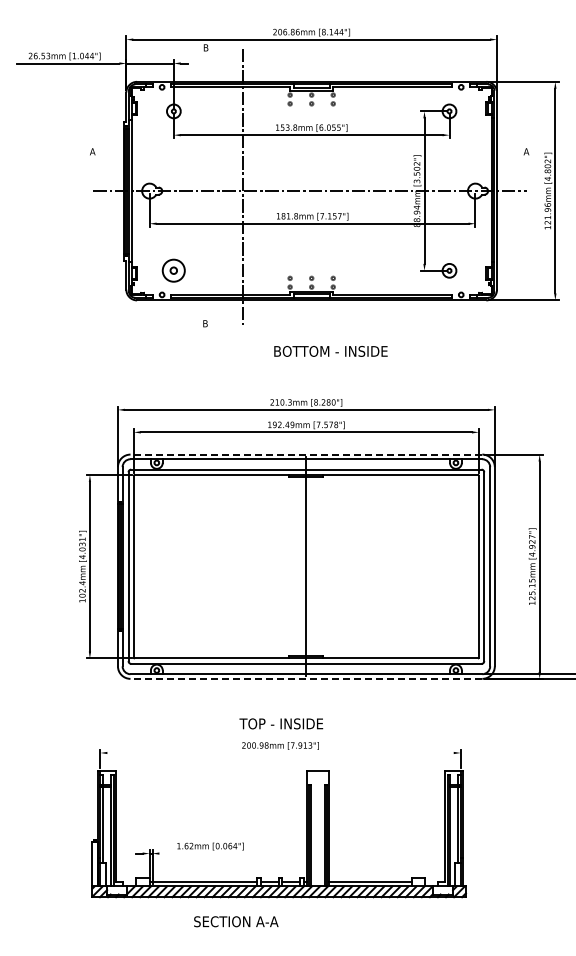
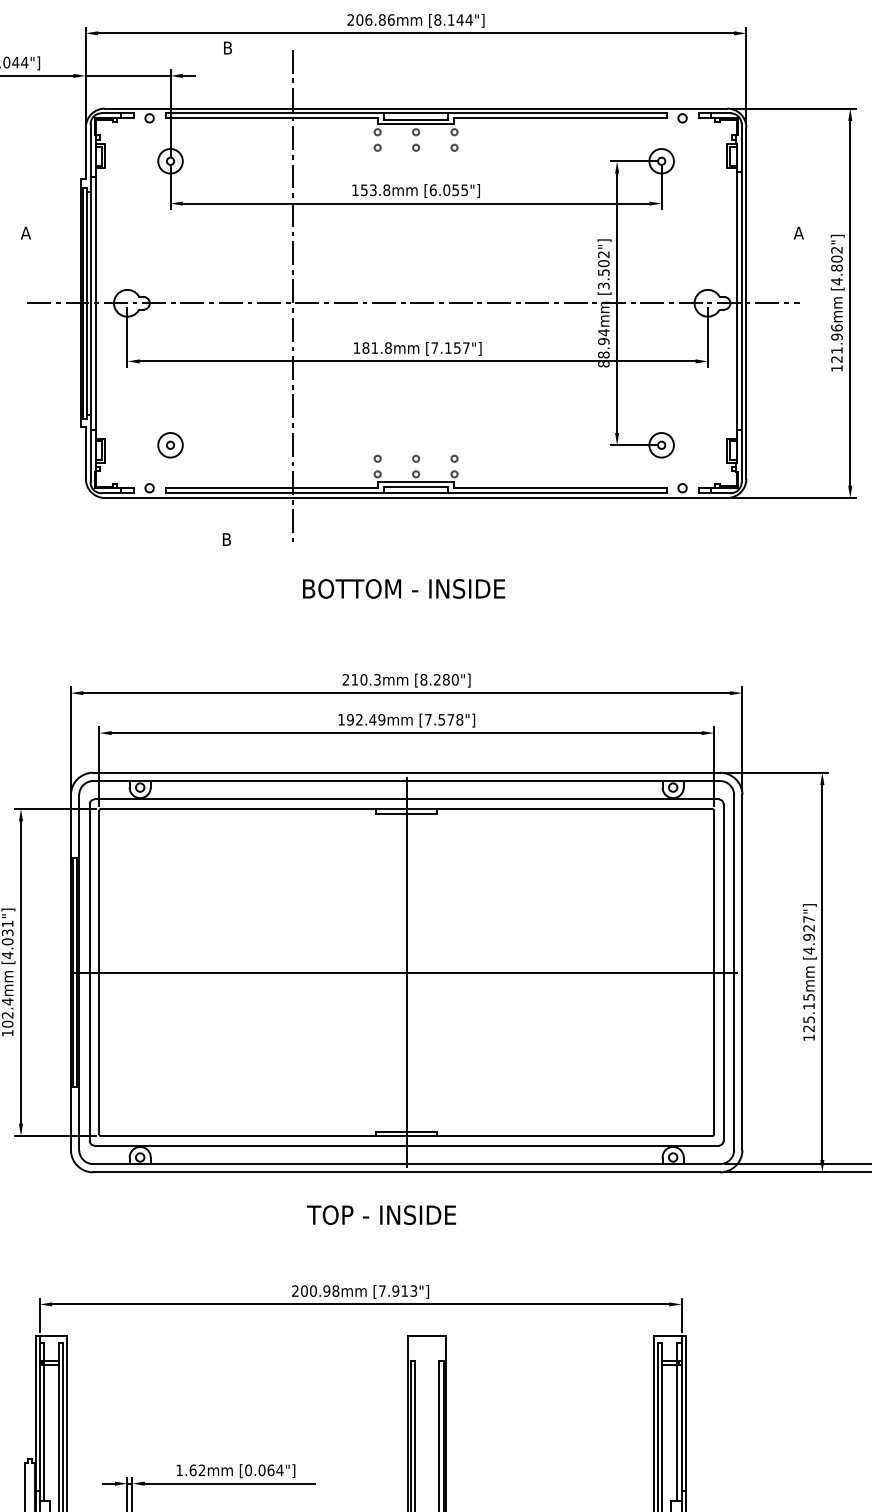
part: (173, 270) -> (169, 444), size x0.62
text: (330, 351) -> (403, 589), moved
line: (306, 454) -> (406, 772), dashed -> solid
line: (305, 566) -> (405, 972), added
line: (306, 678) -> (406, 1171), dashed -> solid
text: (281, 723) -> (381, 1214), moved
line: (280, 752) -> (360, 1303), added
line: (206, 853) -> (228, 1483), added

